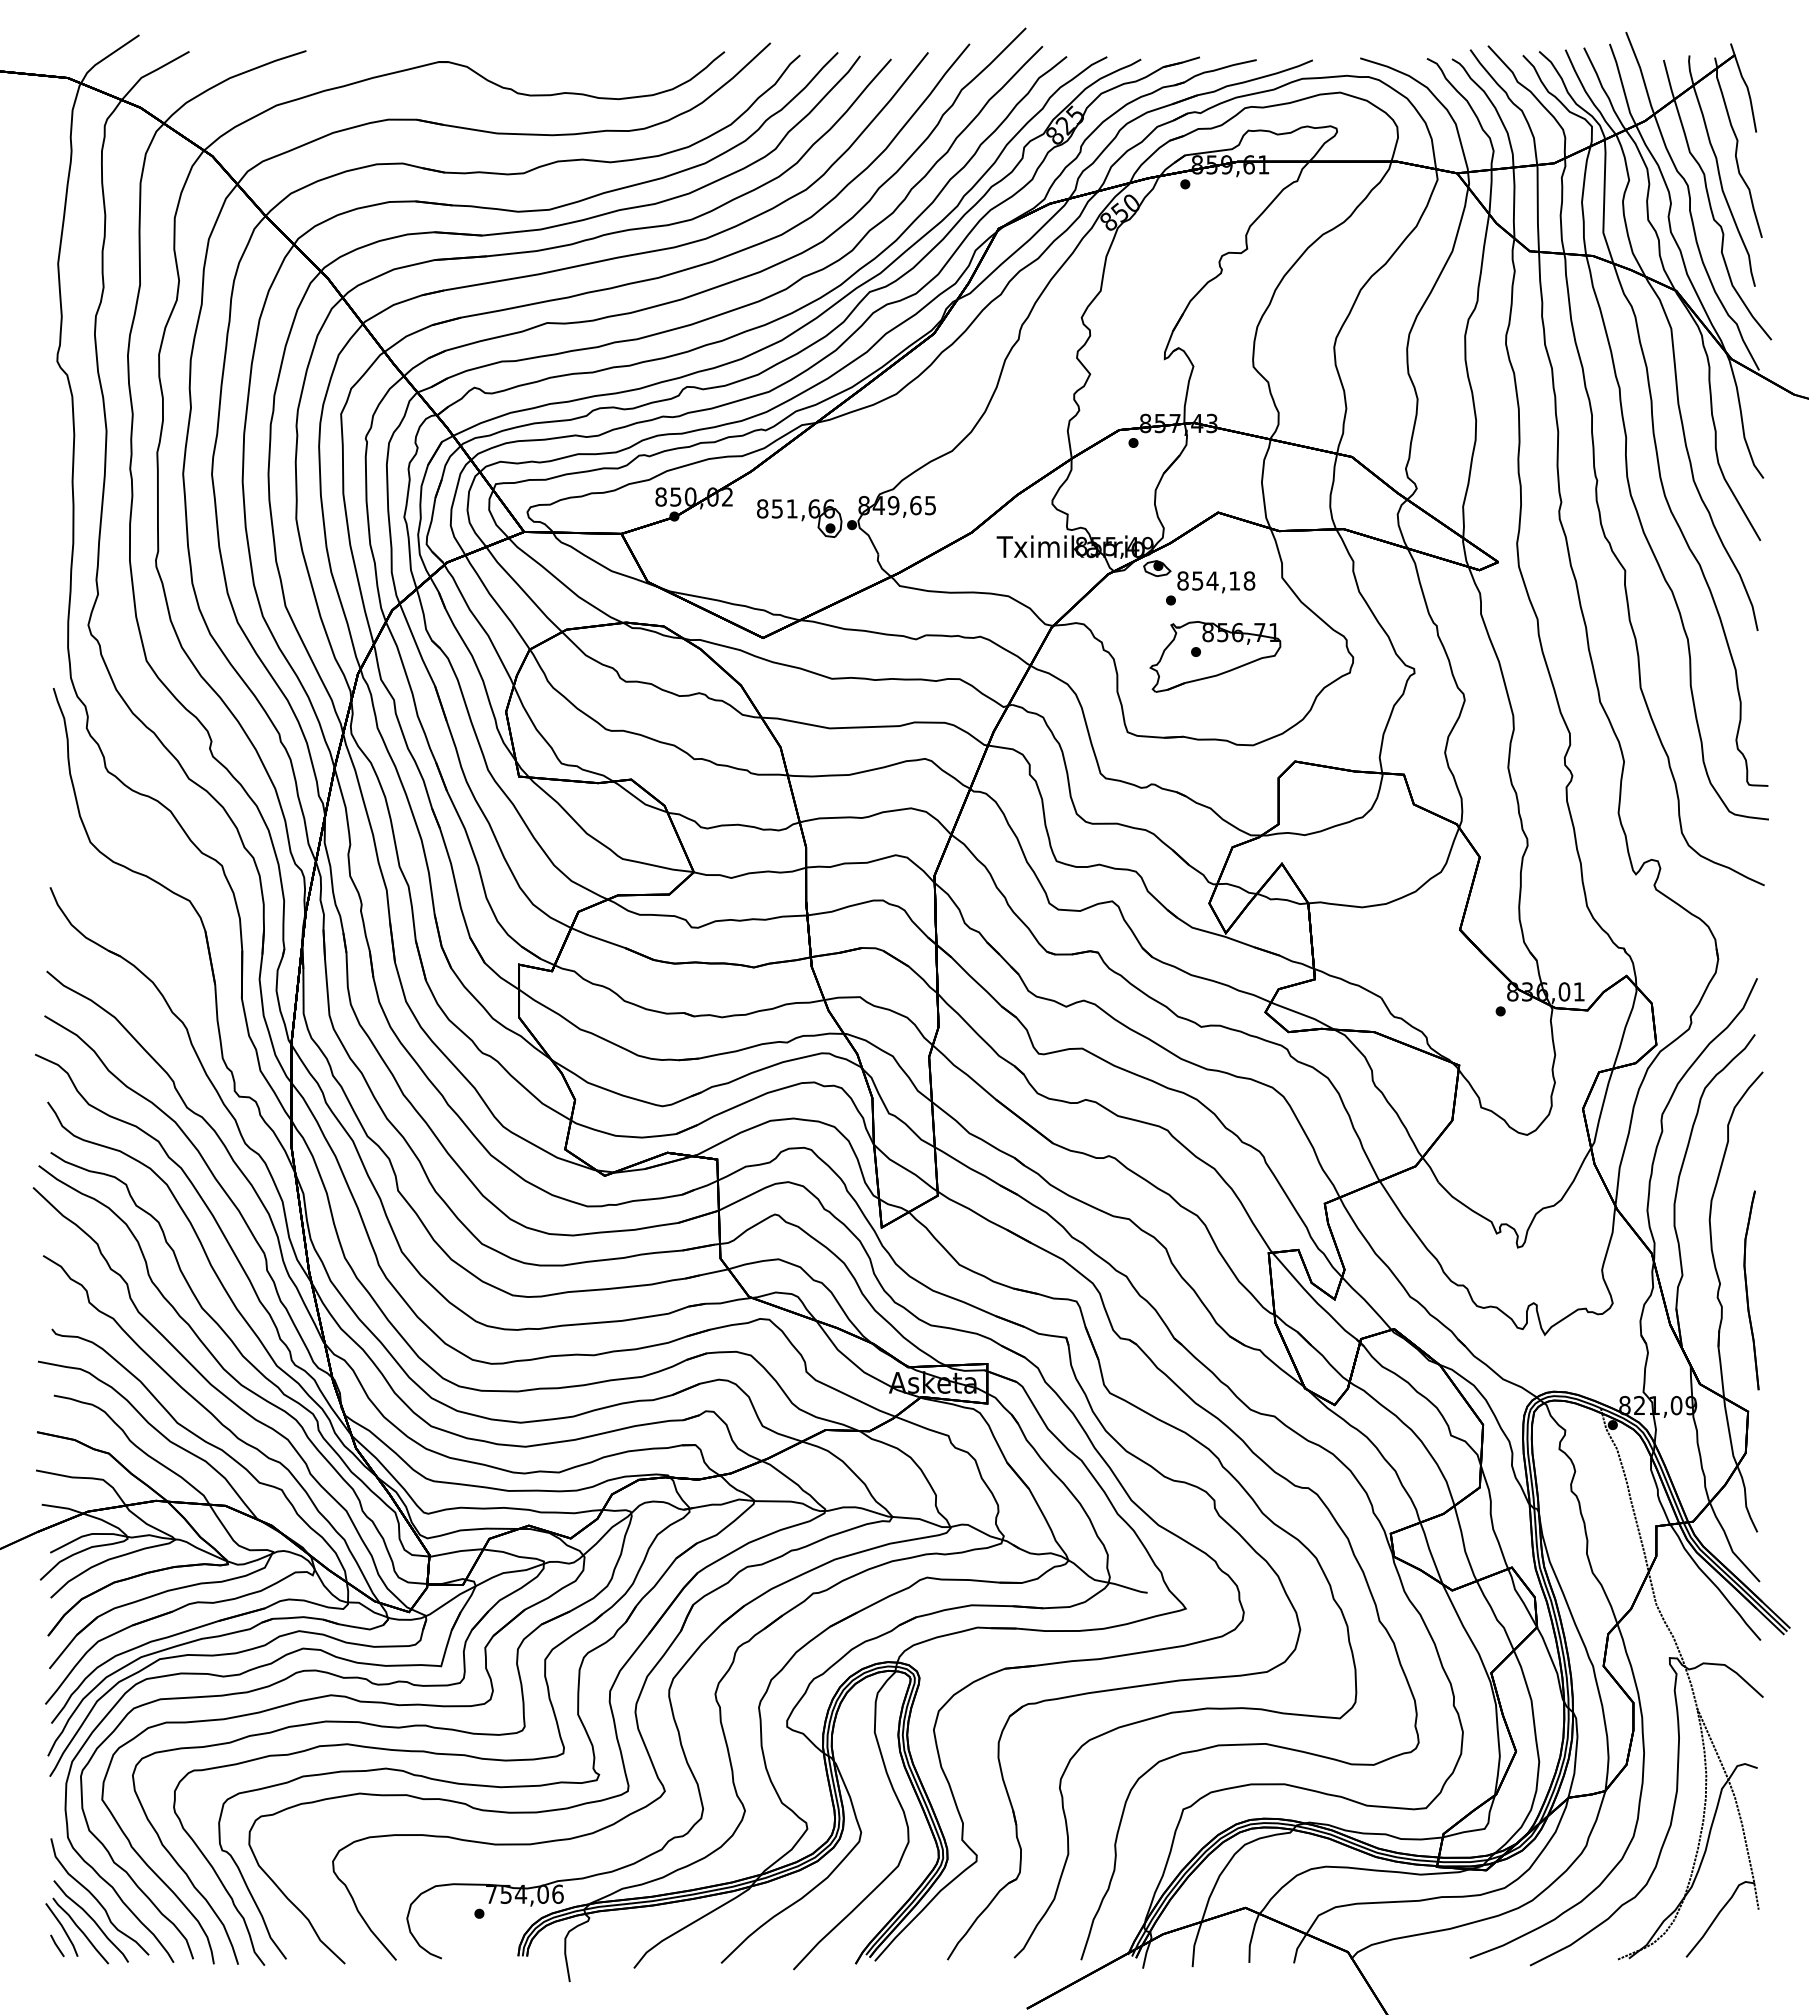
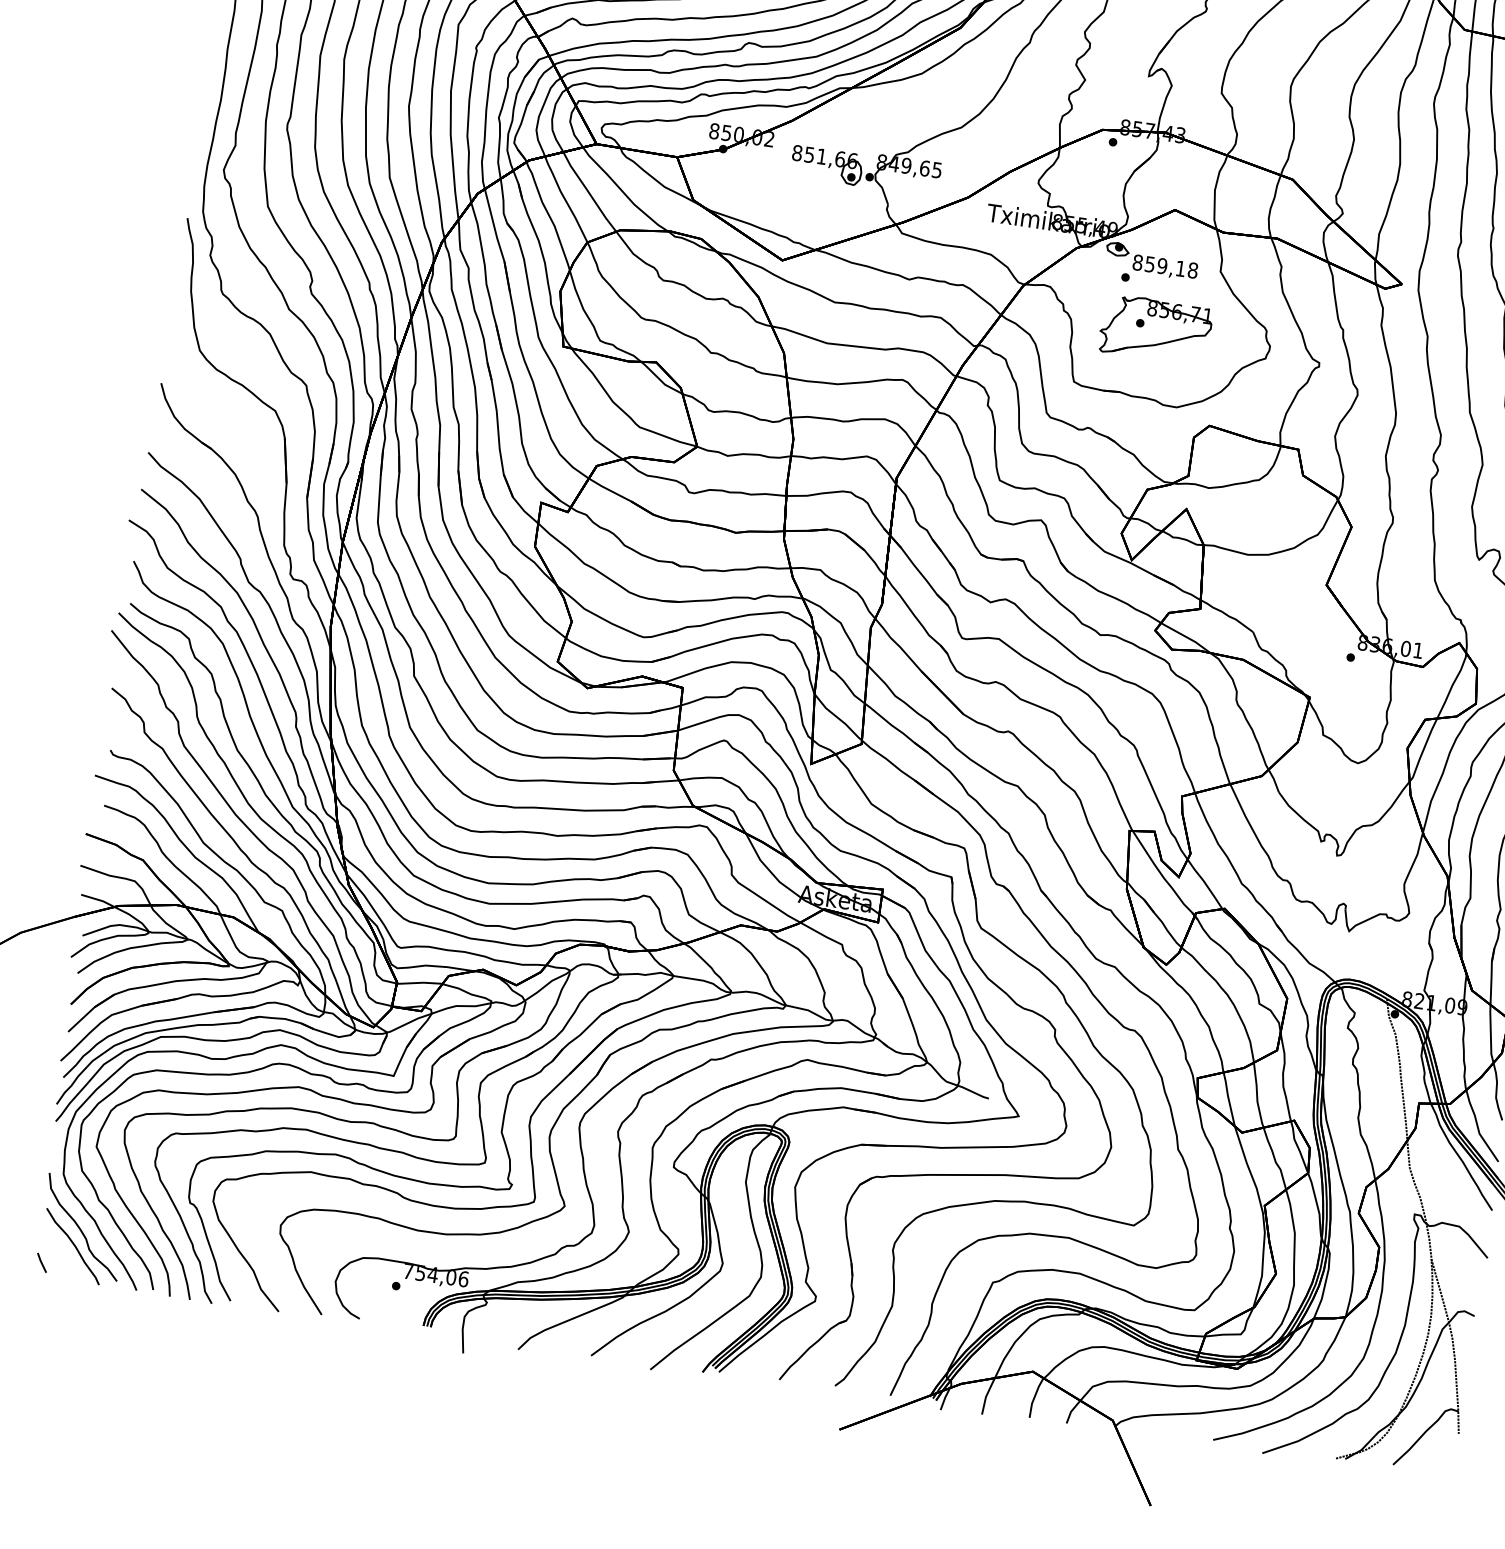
text: (1212, 580) -> (1162, 265), 854,18 -> 859,18
part: (77, 1930) -> (60, 1252), removed

